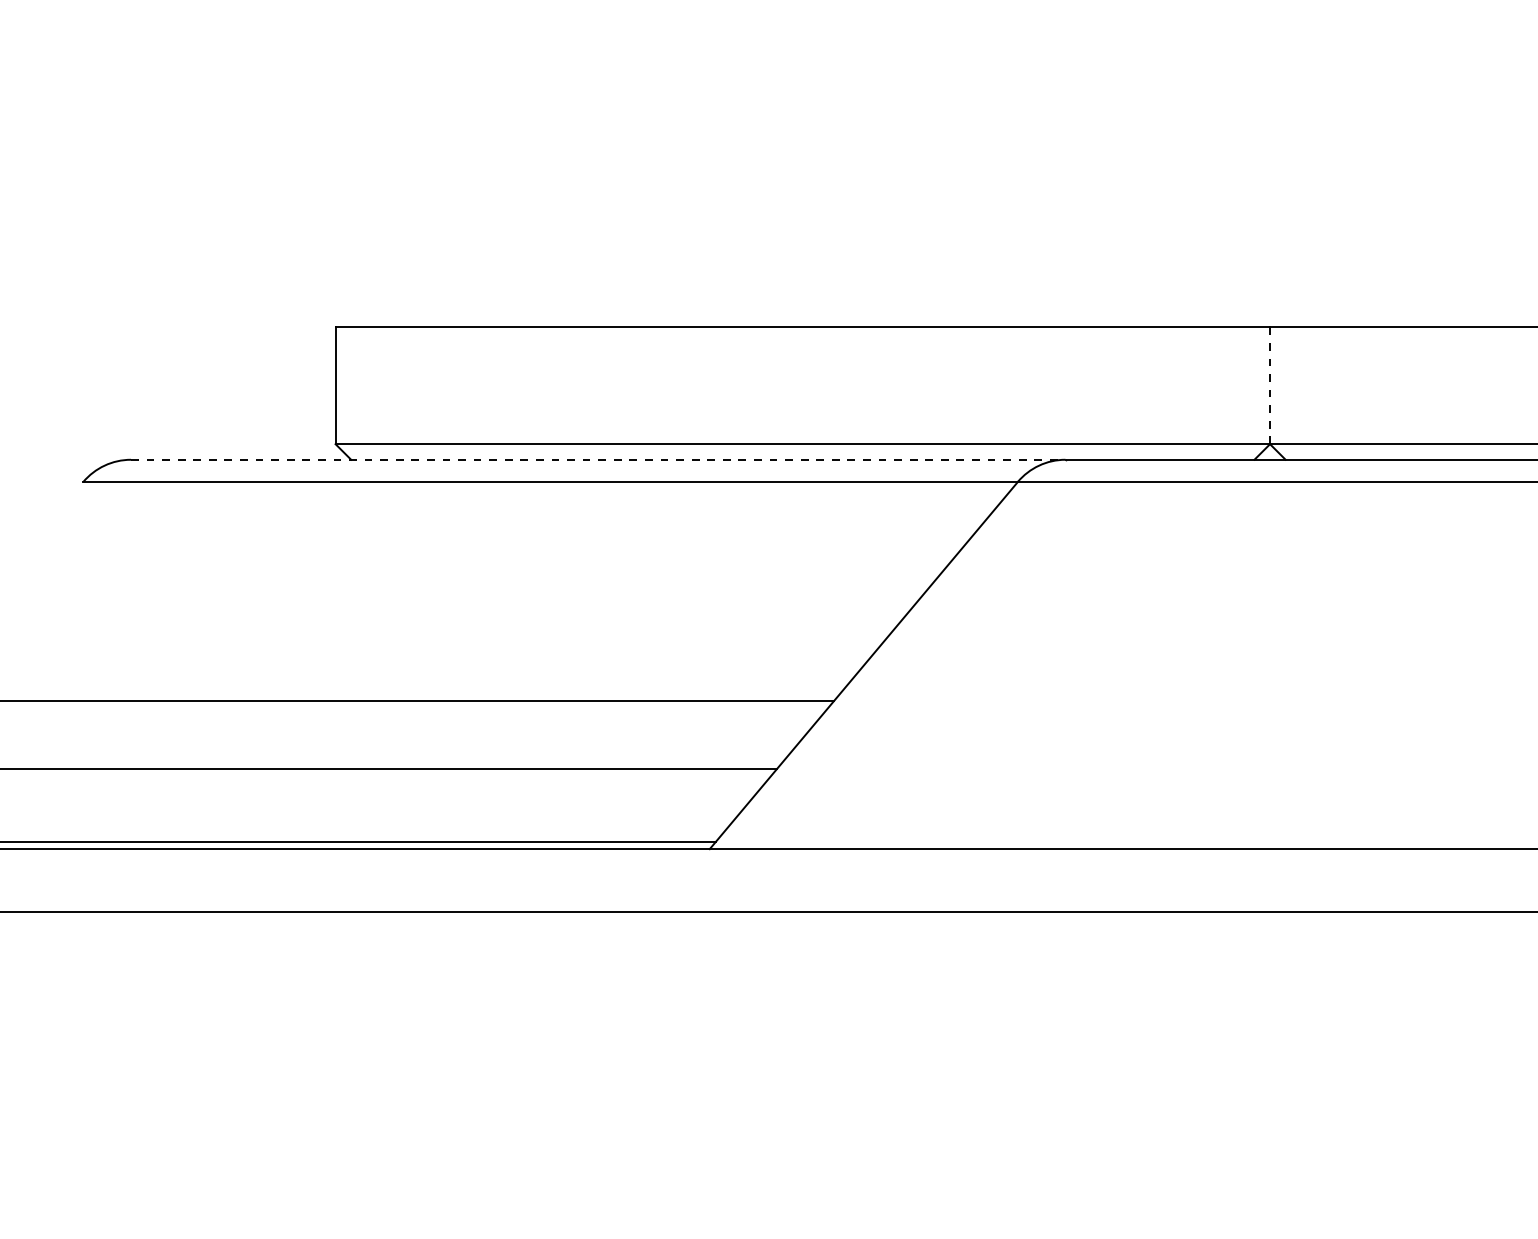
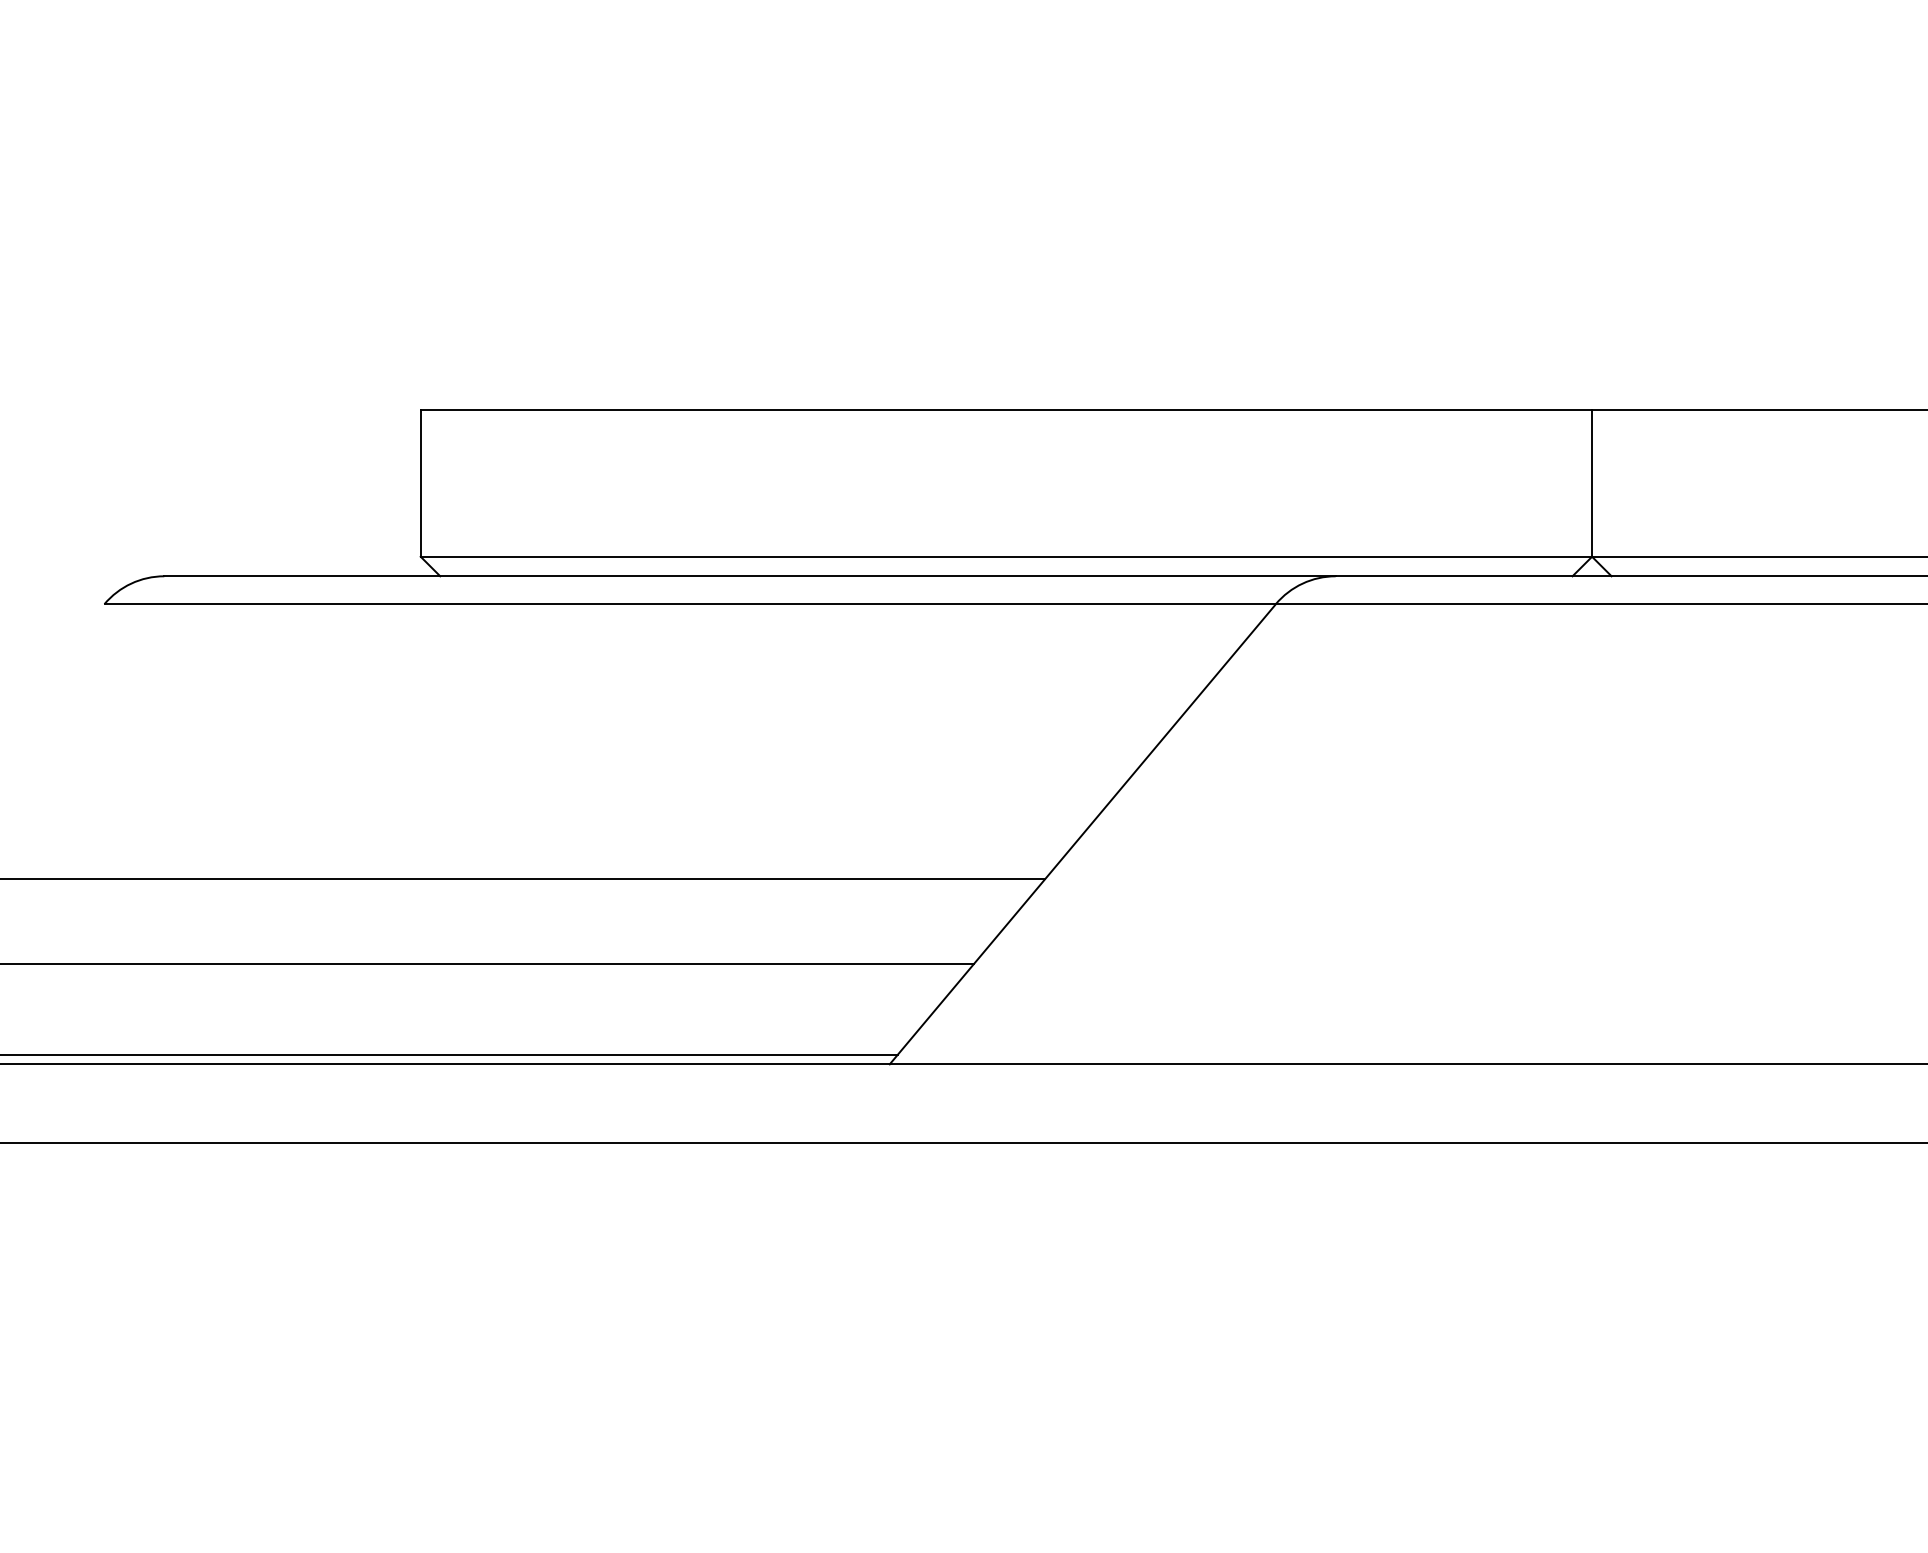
line: (1270, 386) -> (1592, 484), dashed -> solid
line: (598, 459) -> (750, 575), dashed -> solid

